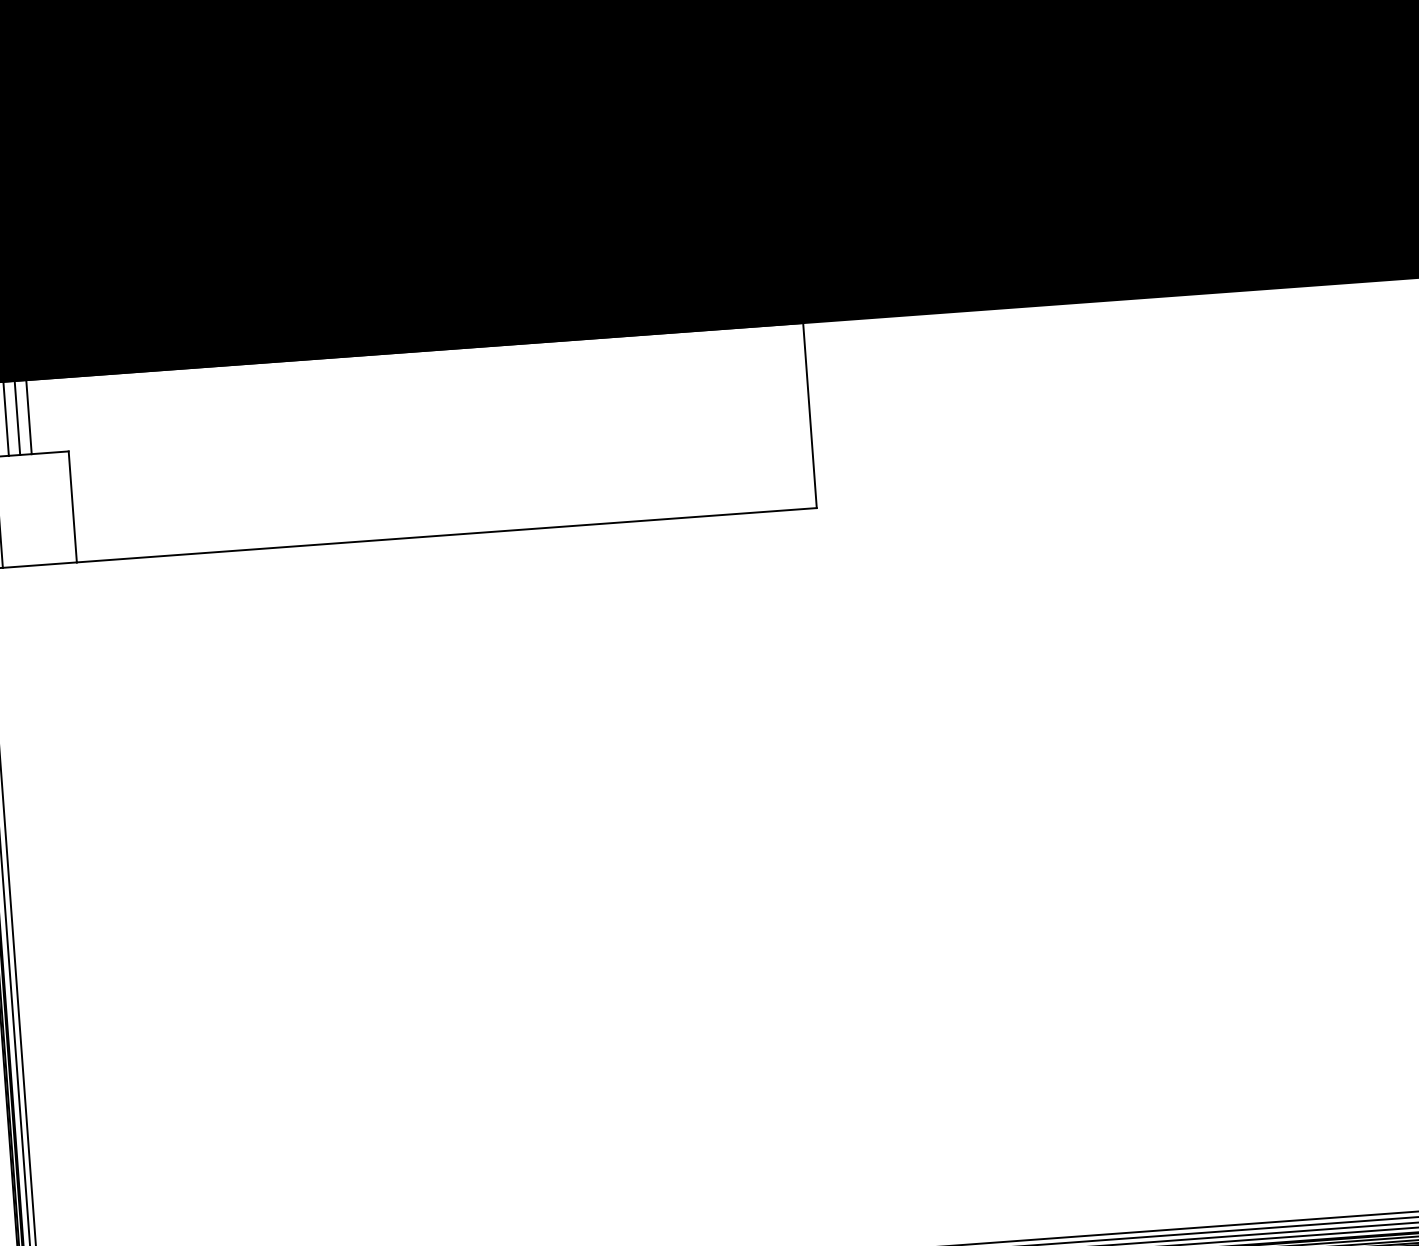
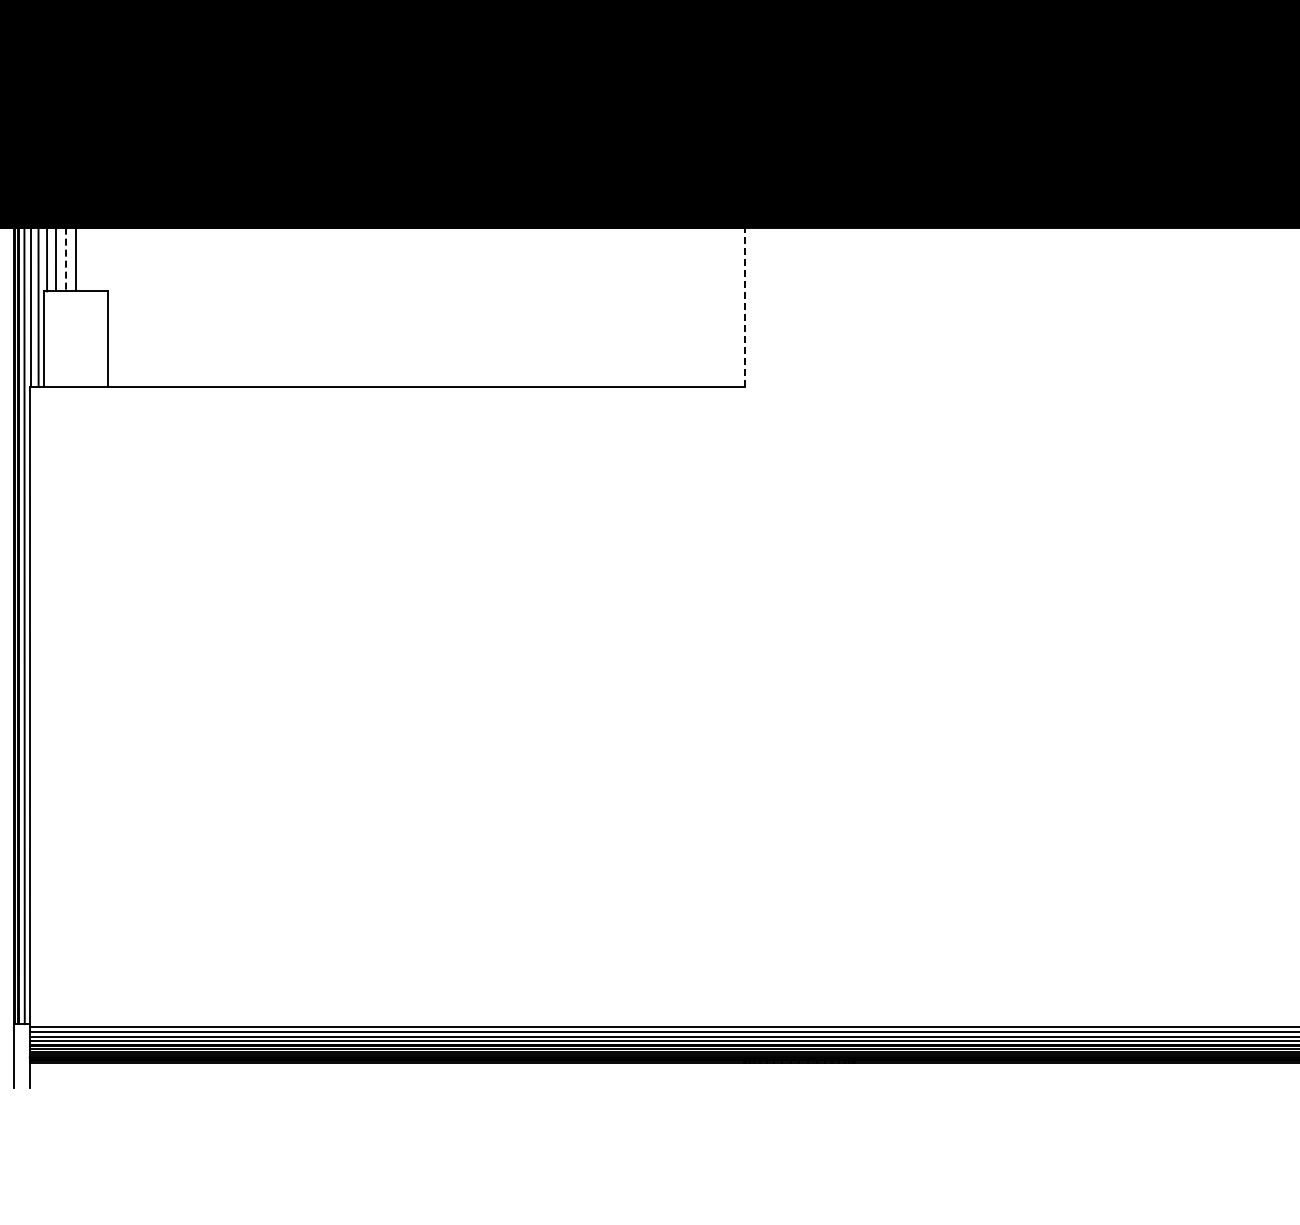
line: (810, 415) -> (745, 307), solid -> dashed
line: (17, 417) -> (66, 259), solid -> dashed

